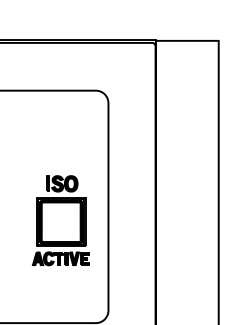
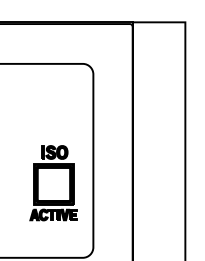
part: (60, 220) -> (53, 183), moved

